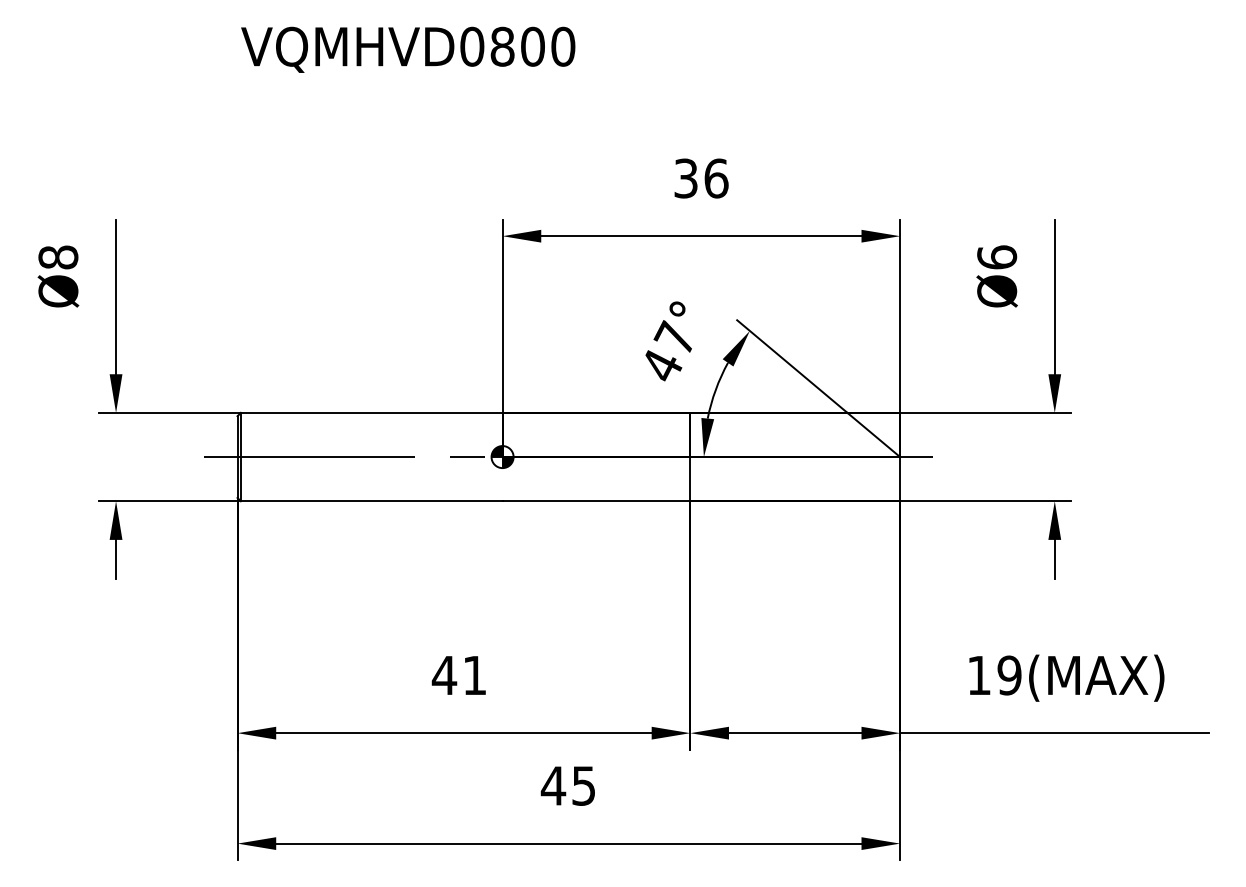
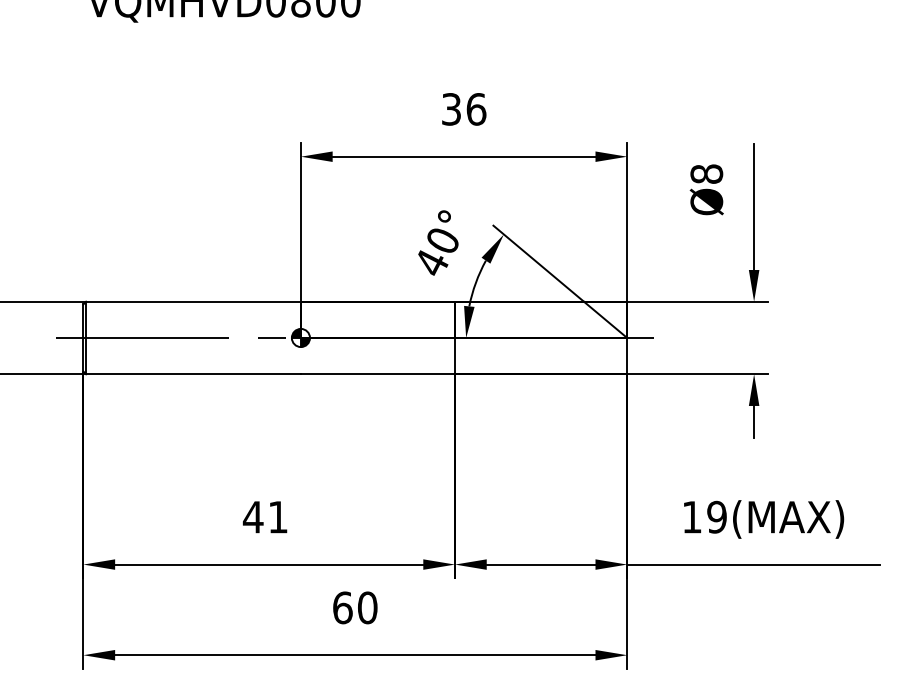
text: (996, 257) -> (706, 174), Ø6 -> Ø8
text: (673, 336) -> (441, 239), 47° -> 40°
text: (567, 785) -> (354, 607), 45 -> 60

